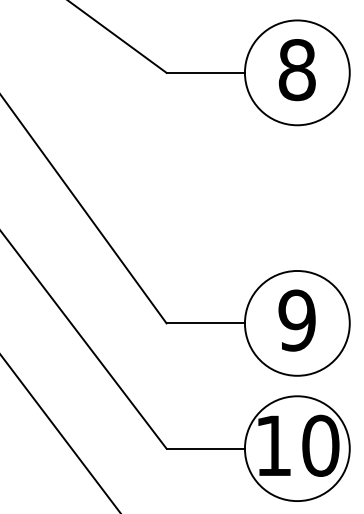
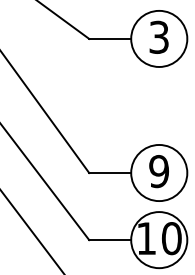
text: (297, 68) -> (159, 36), 8 -> 3

